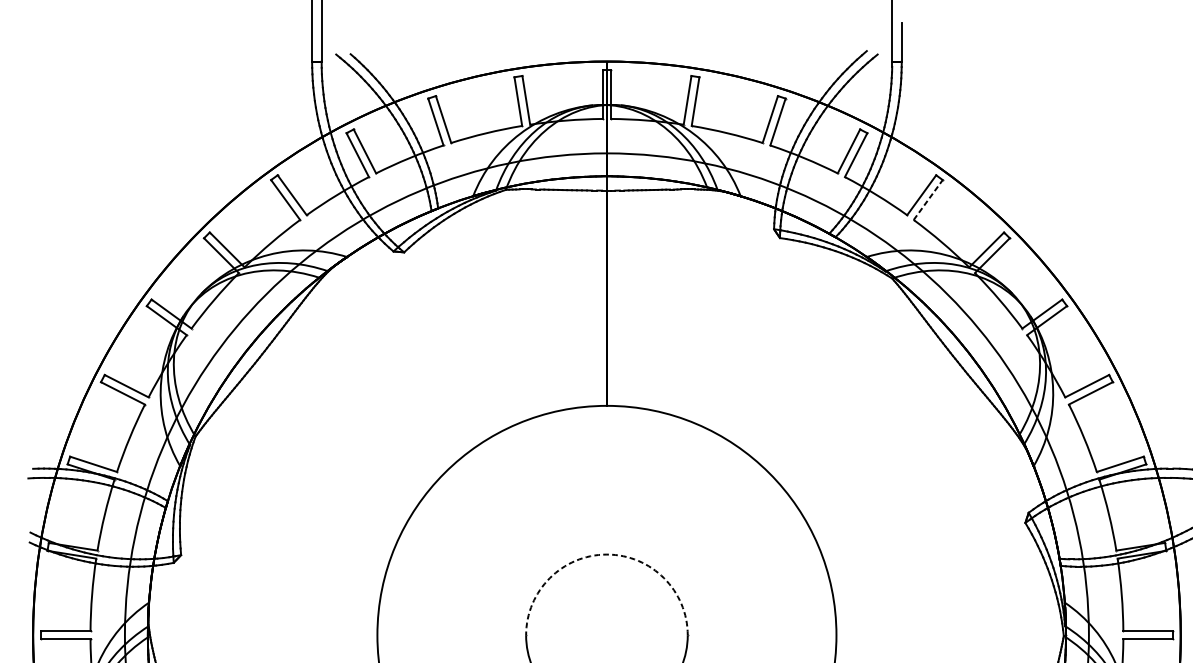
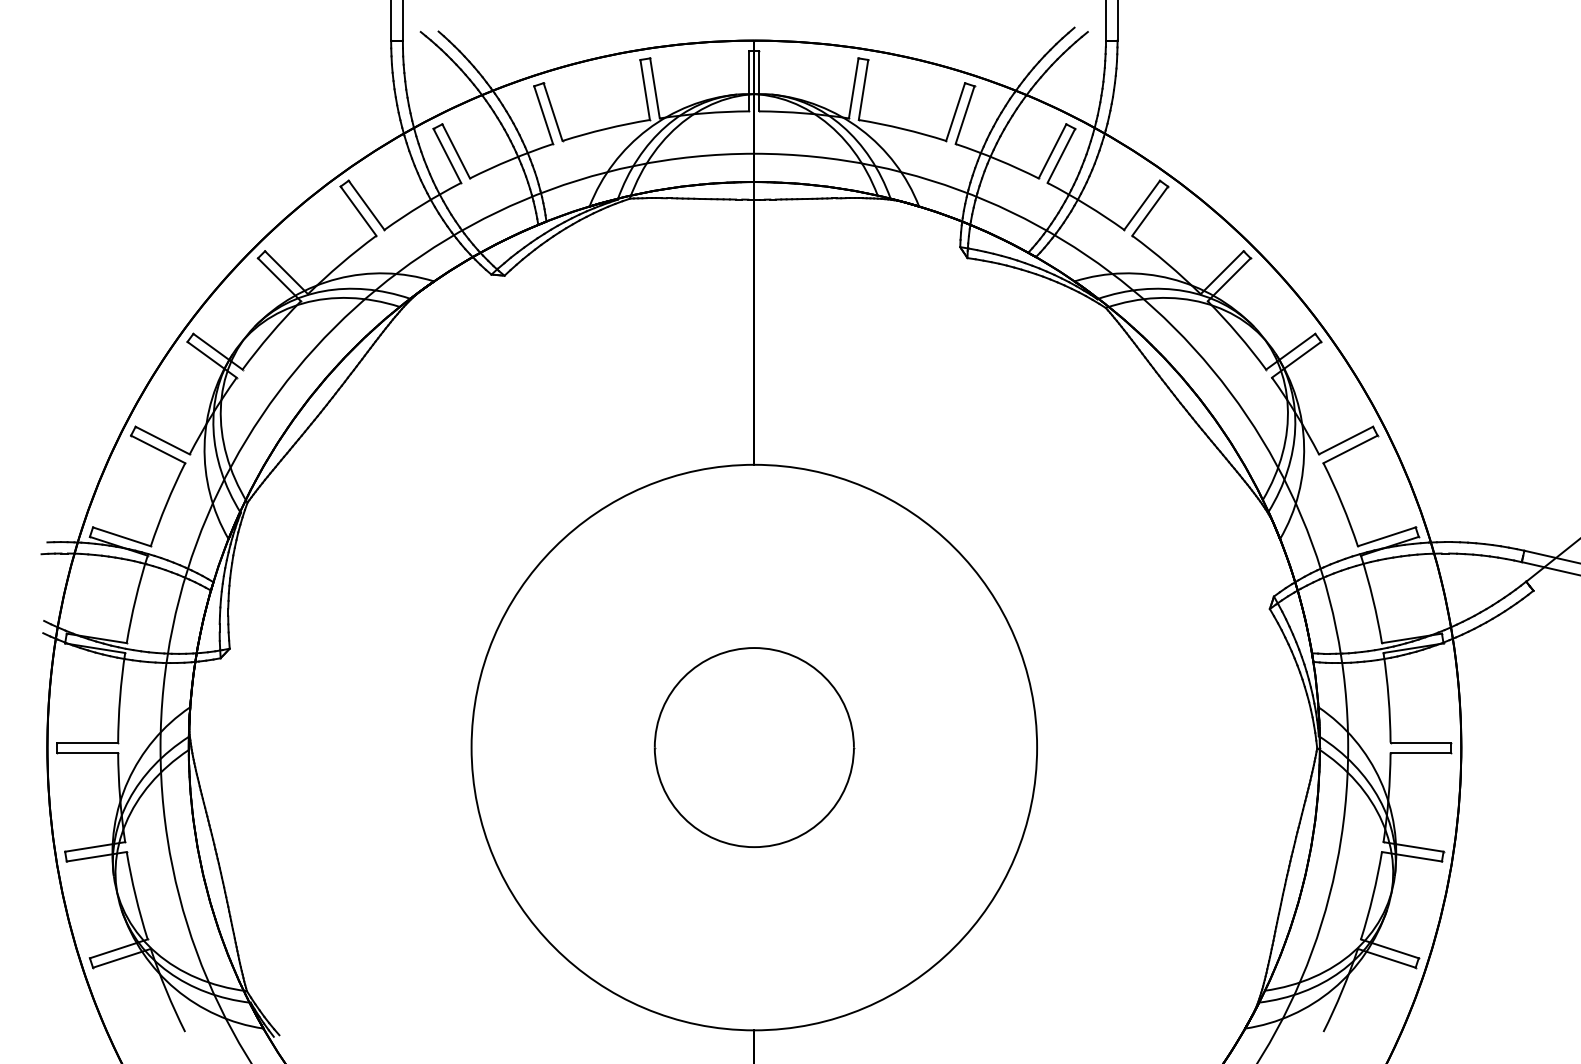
line: (928, 199) -> (1150, 210), dashed -> solid
arc: (607, 554) -> (754, 648), dashed -> solid

